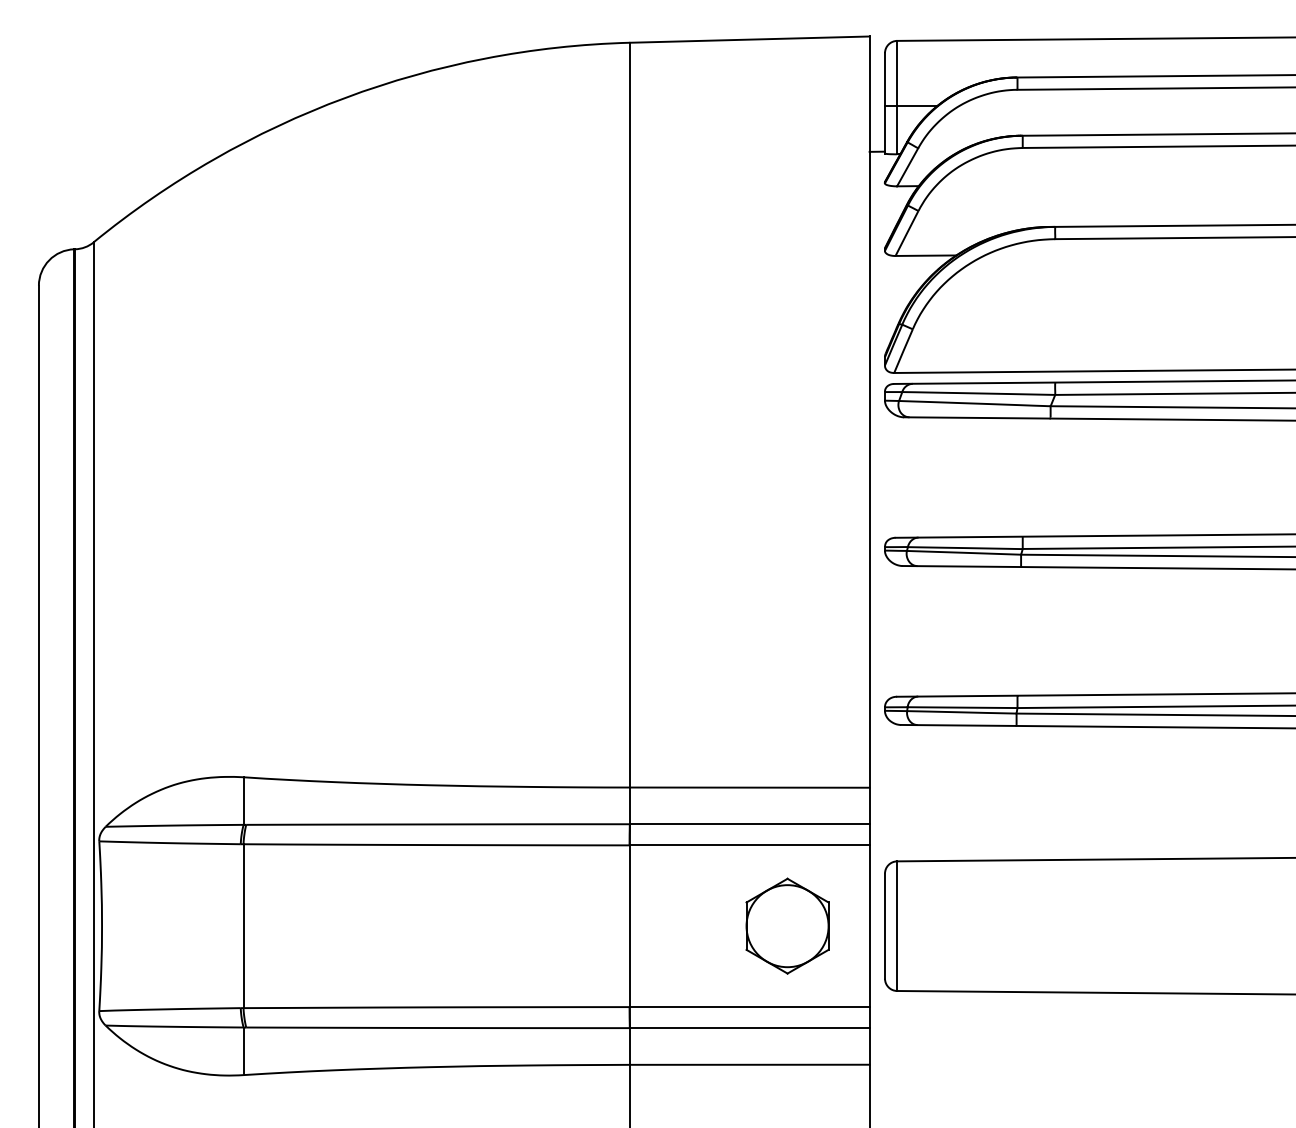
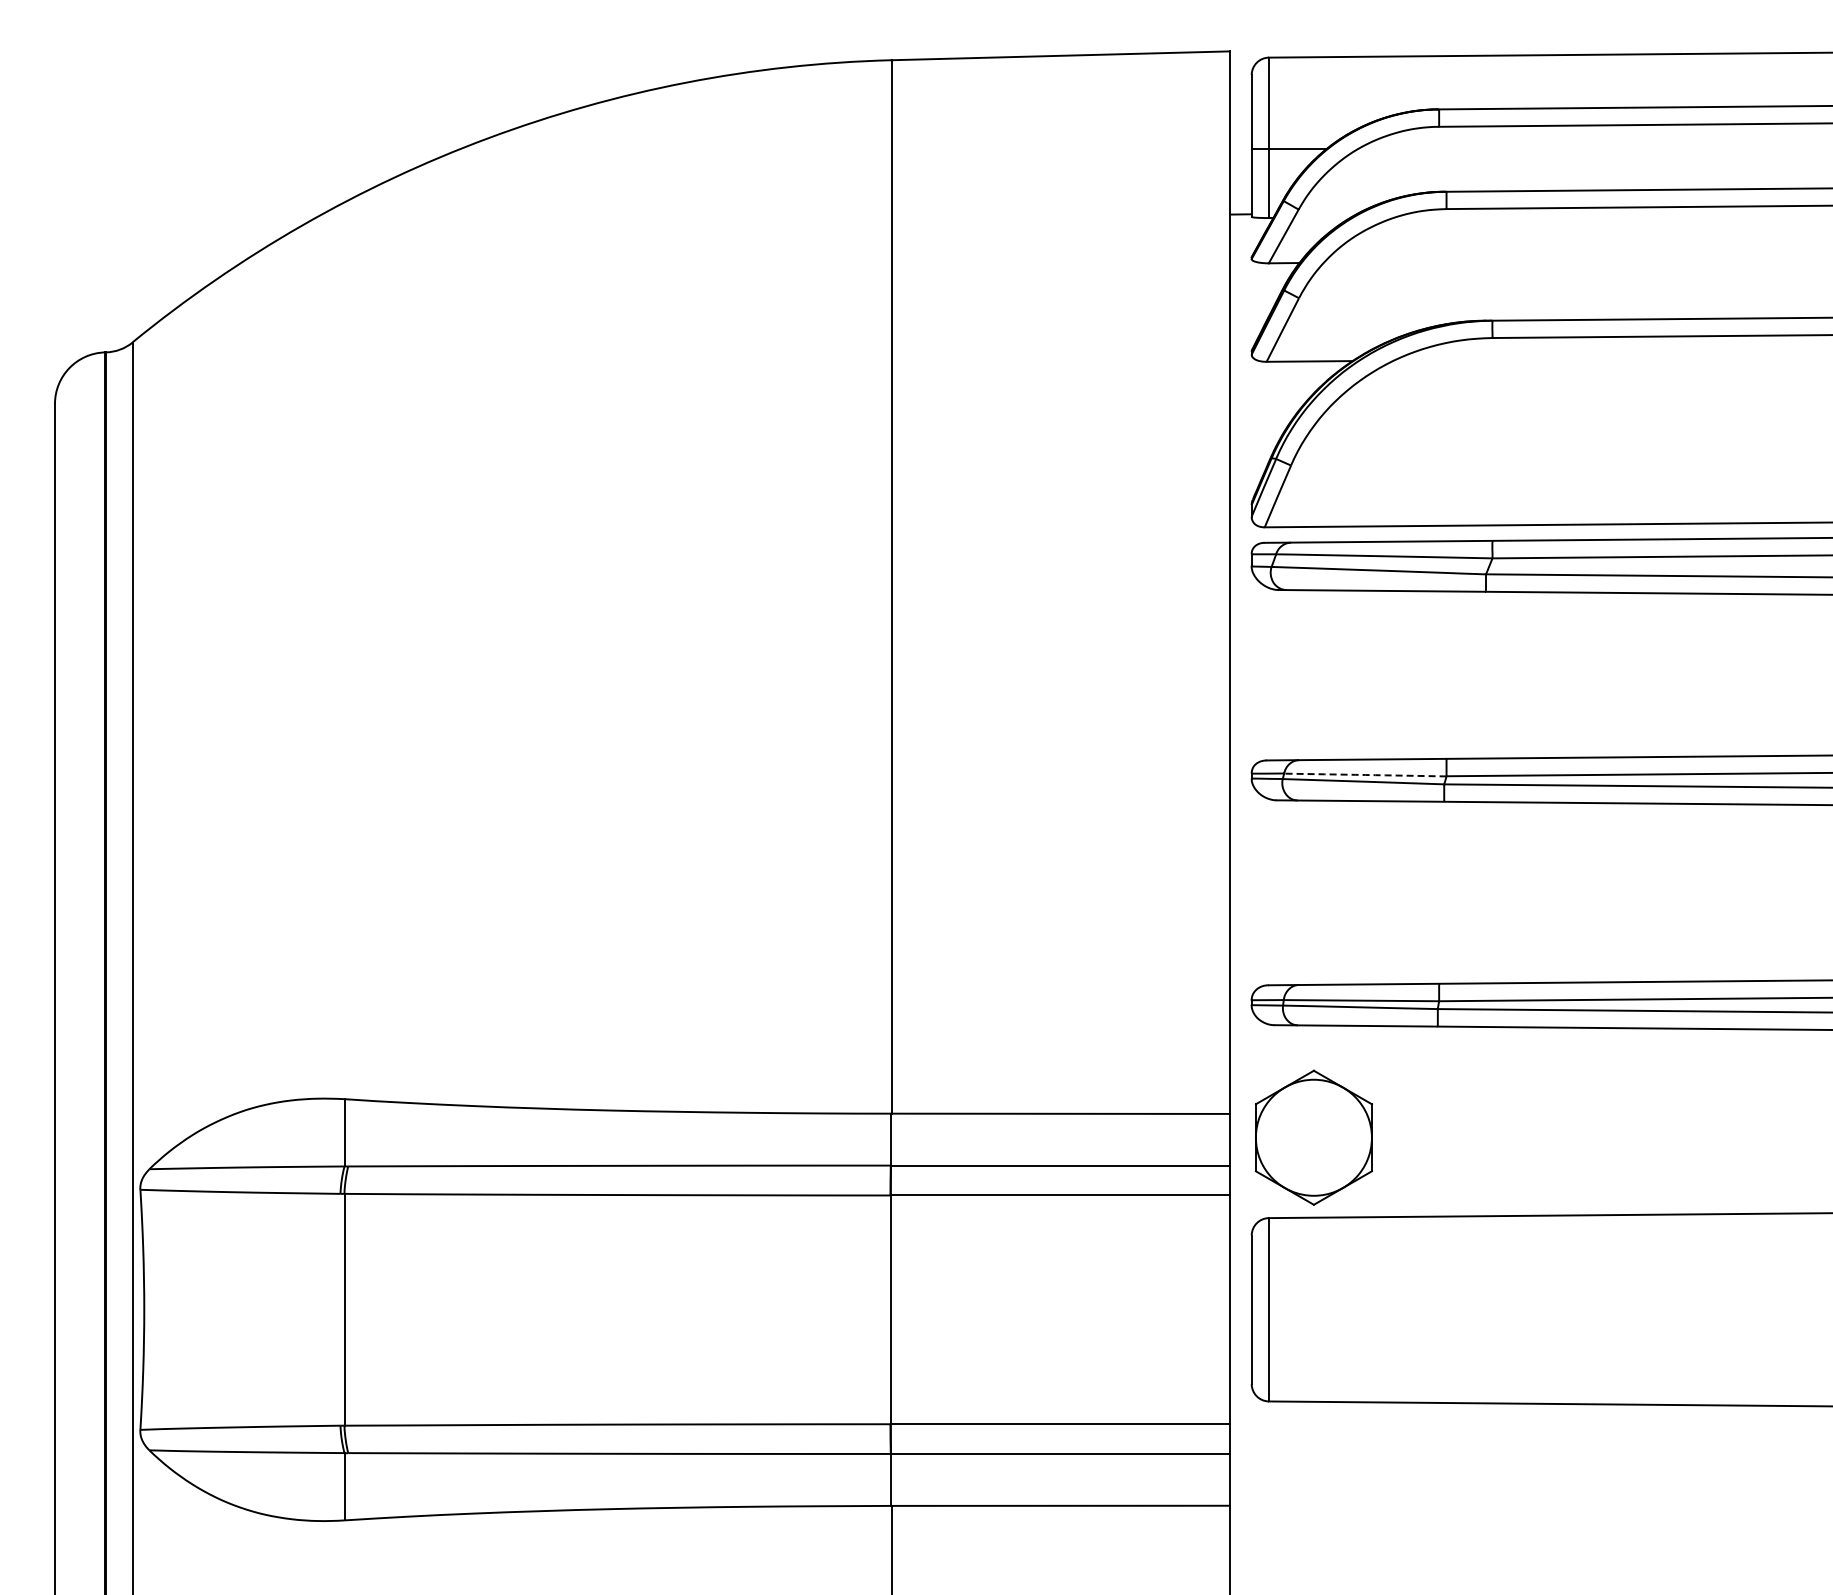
arc: (965, 548) -> (1365, 775), solid -> dashed
part: (787, 925) -> (1313, 1137), moved

